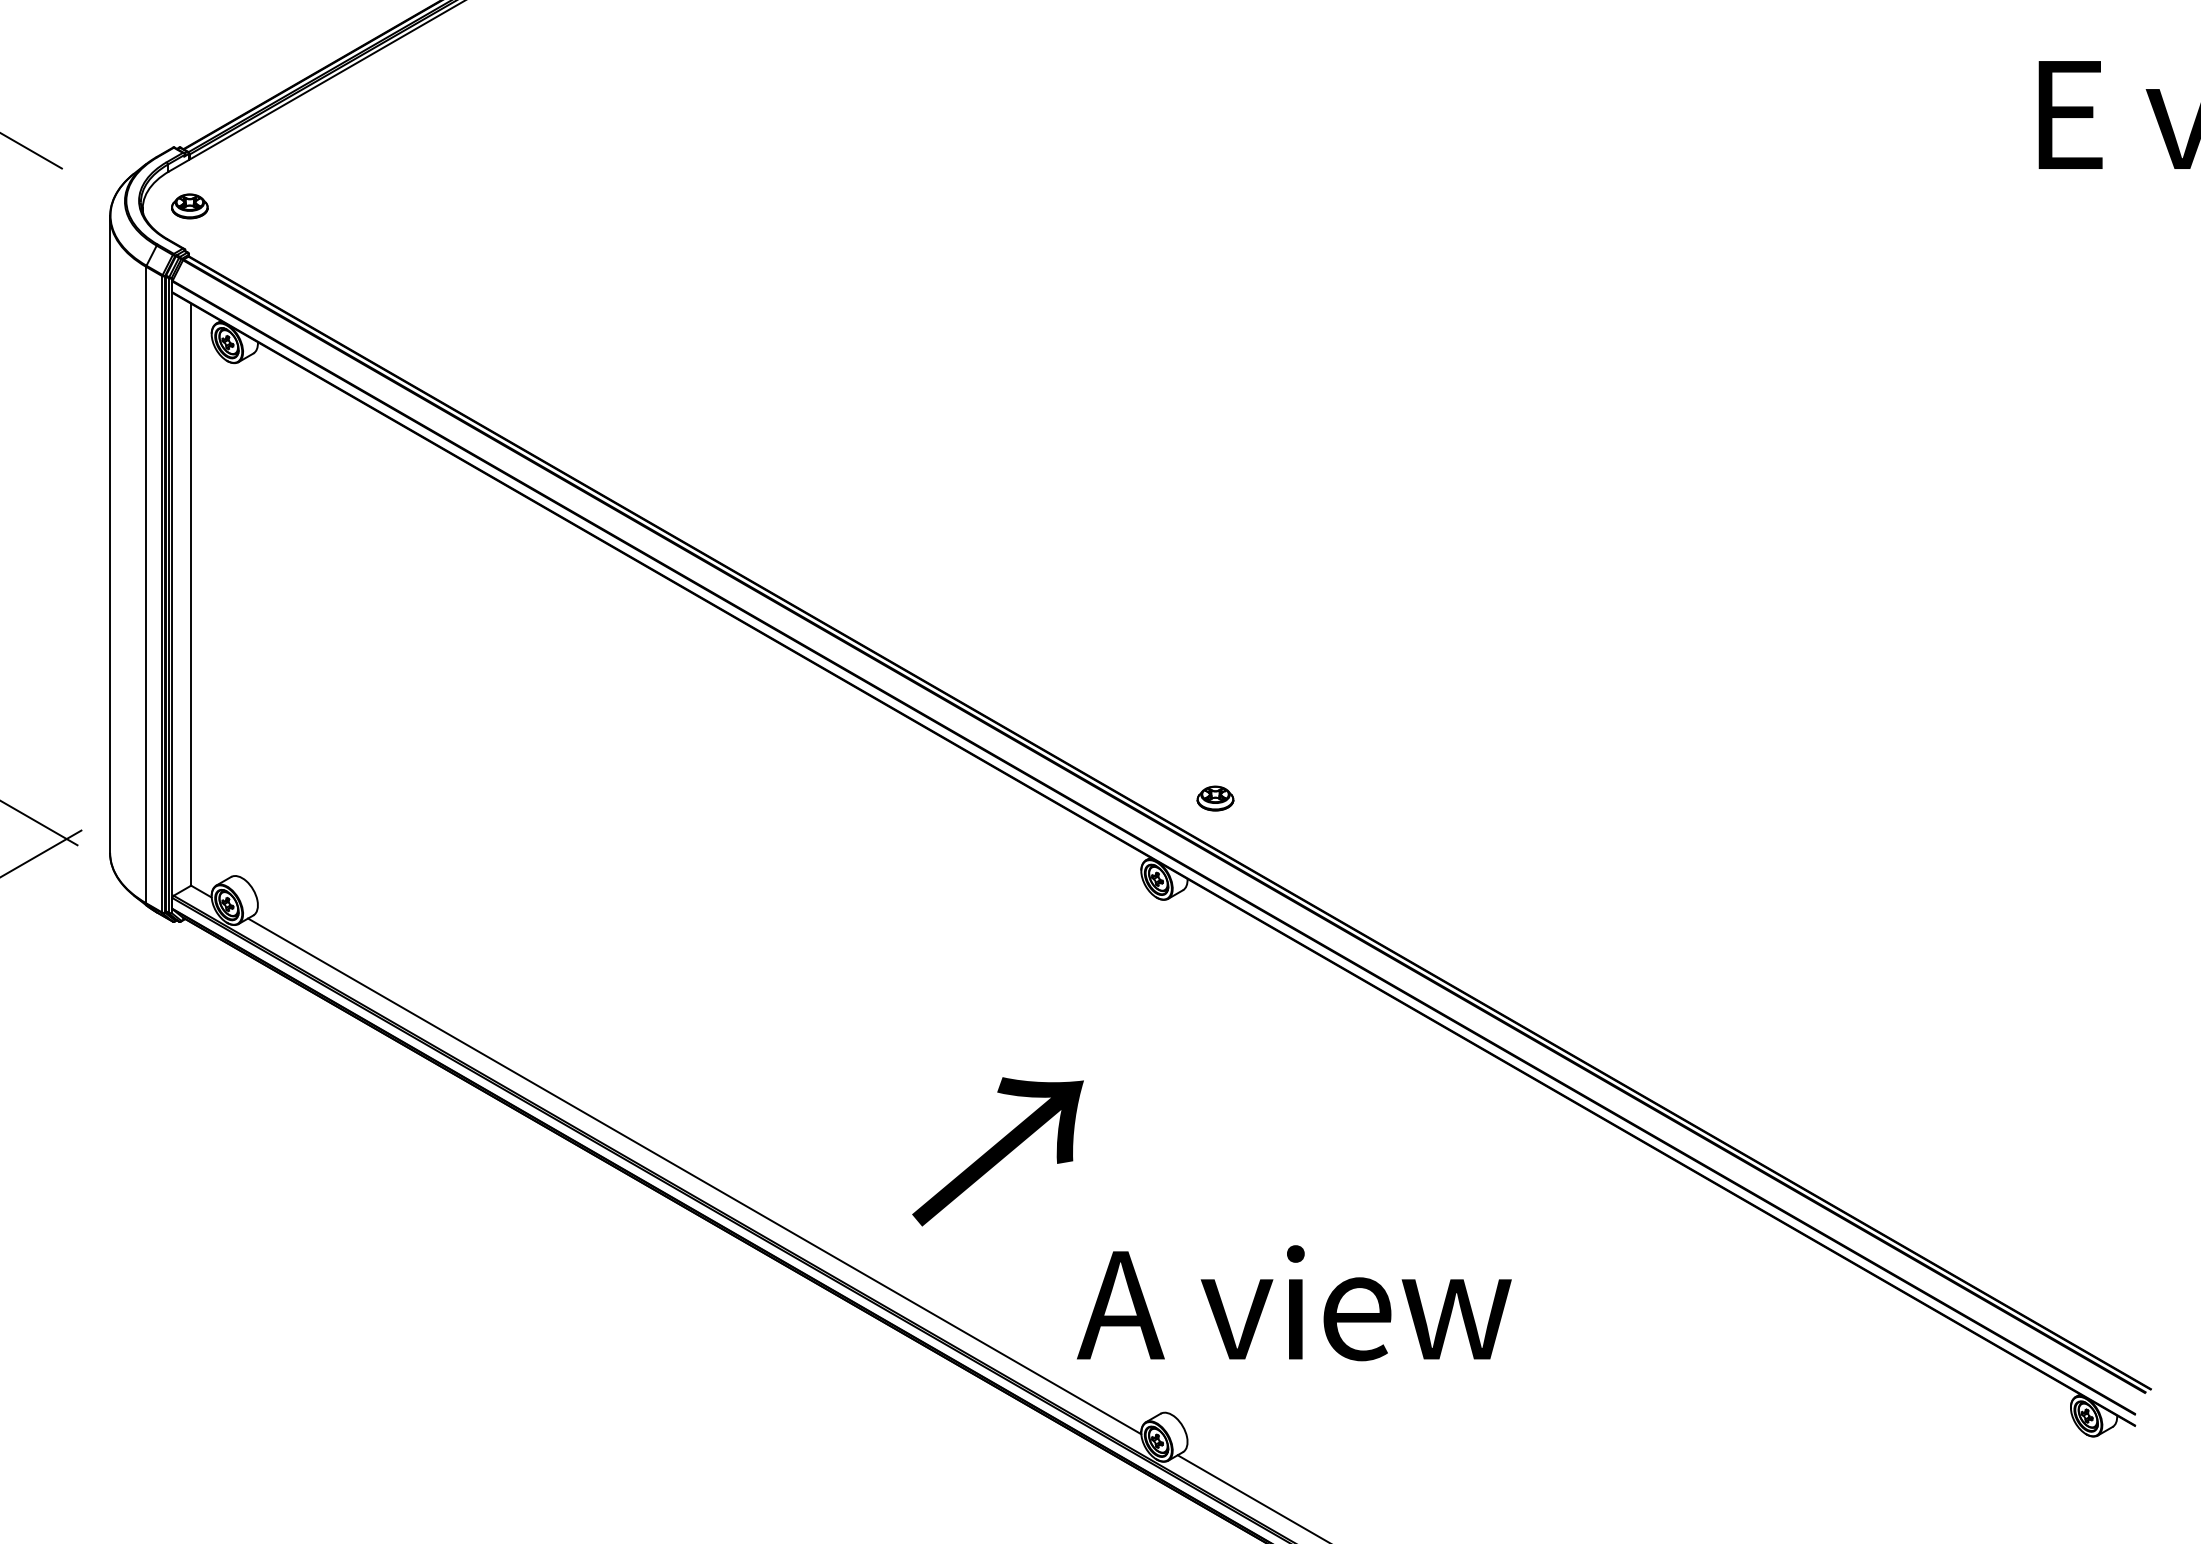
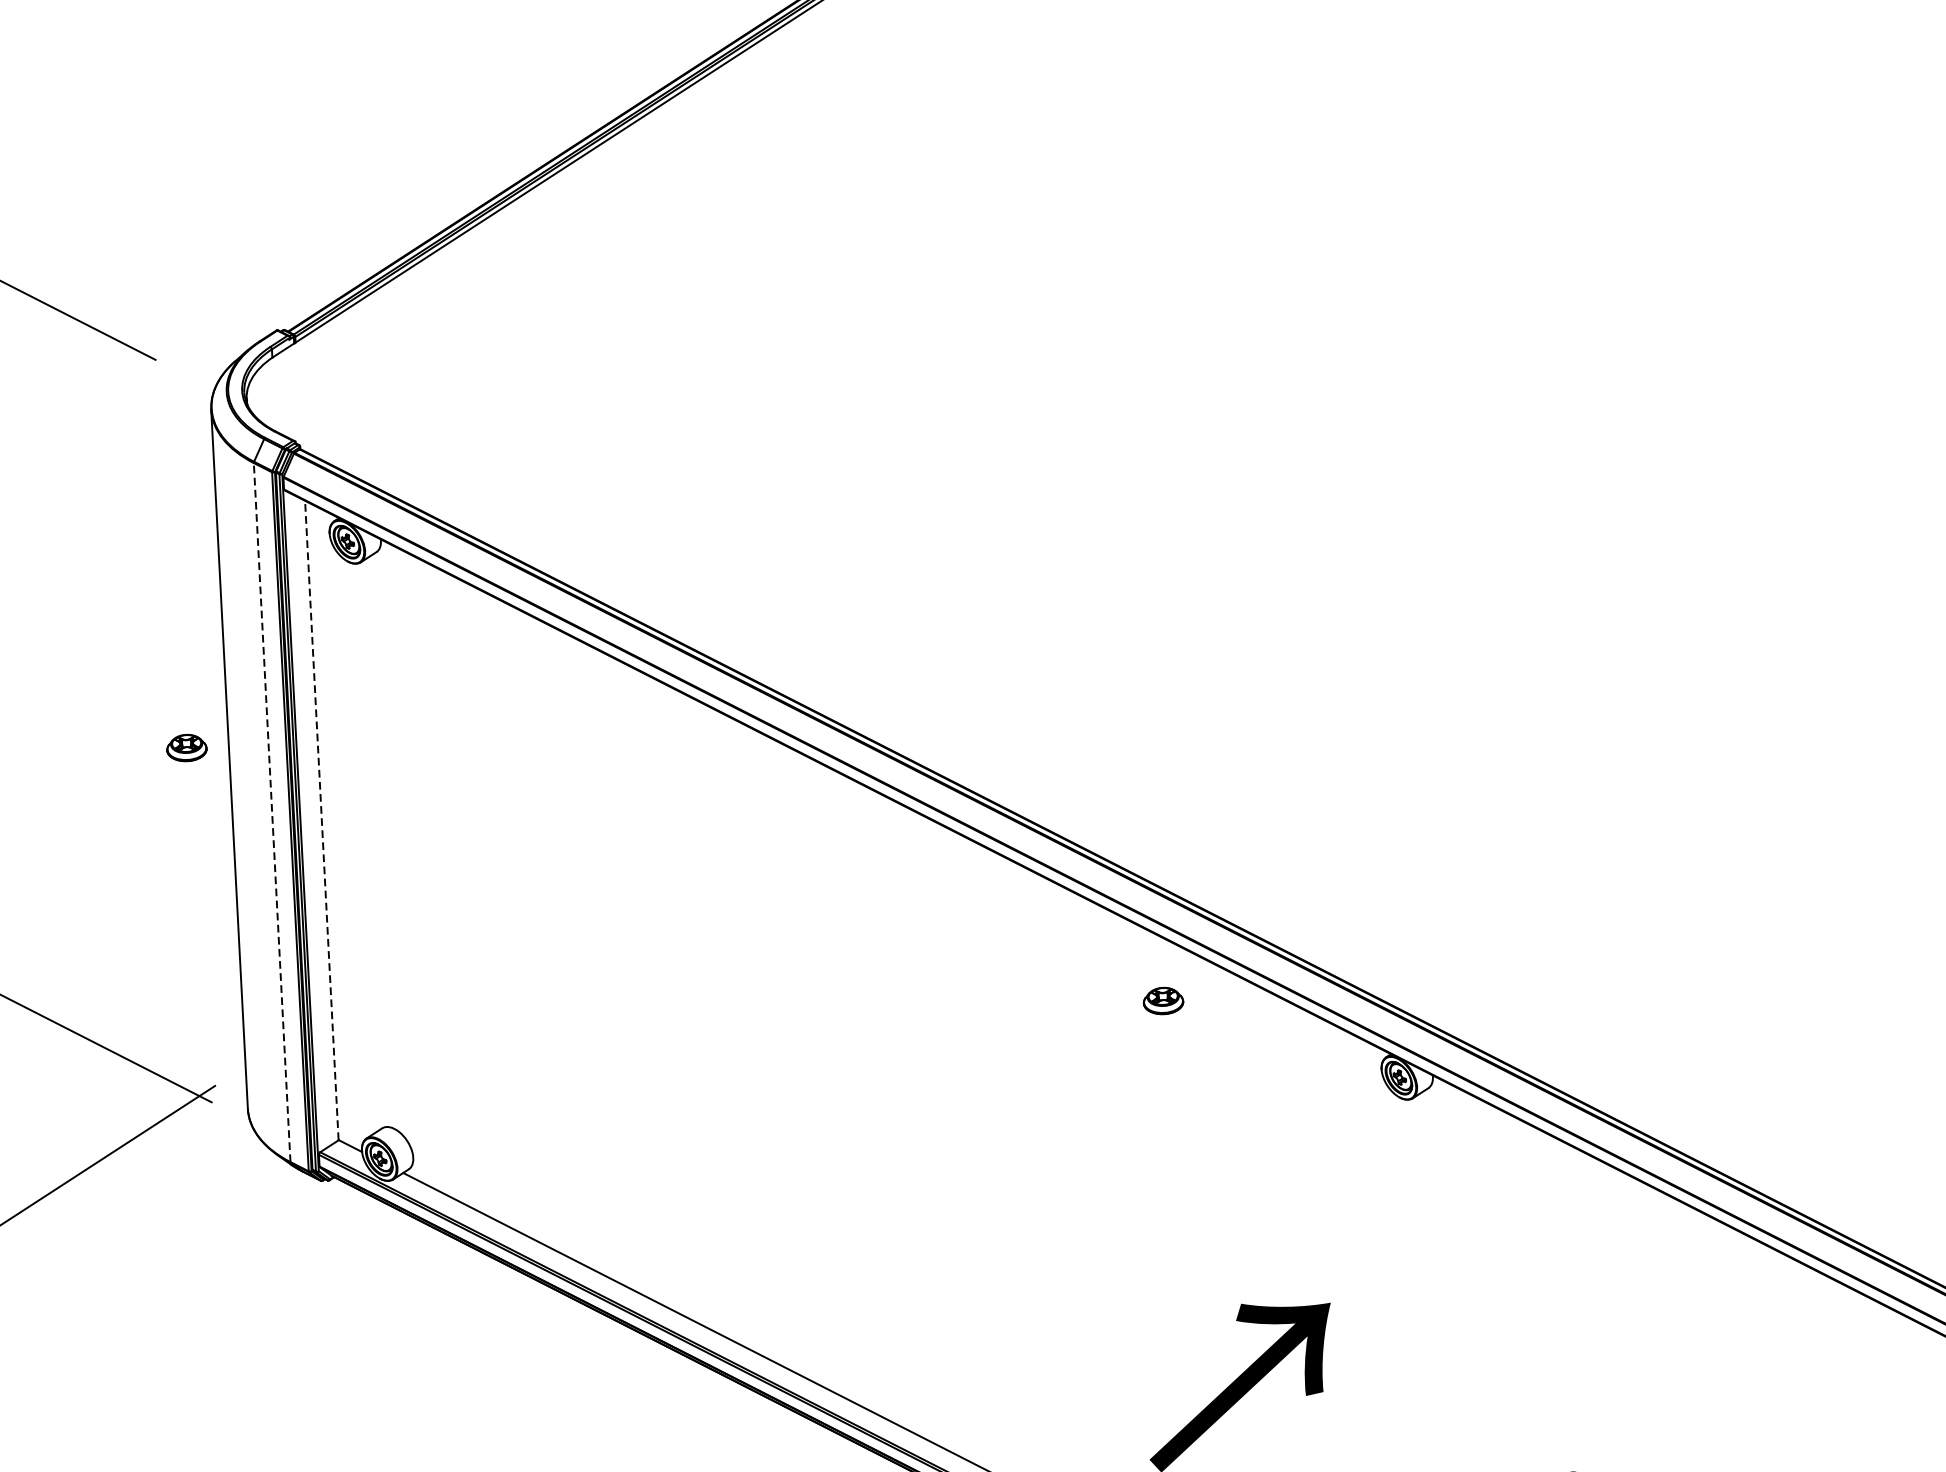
part: (189, 206) -> (186, 748), moved
line: (146, 584) -> (272, 811), solid -> dashed
line: (190, 594) -> (321, 820), solid -> dashed
part: (1215, 798) -> (1163, 1000), moved

